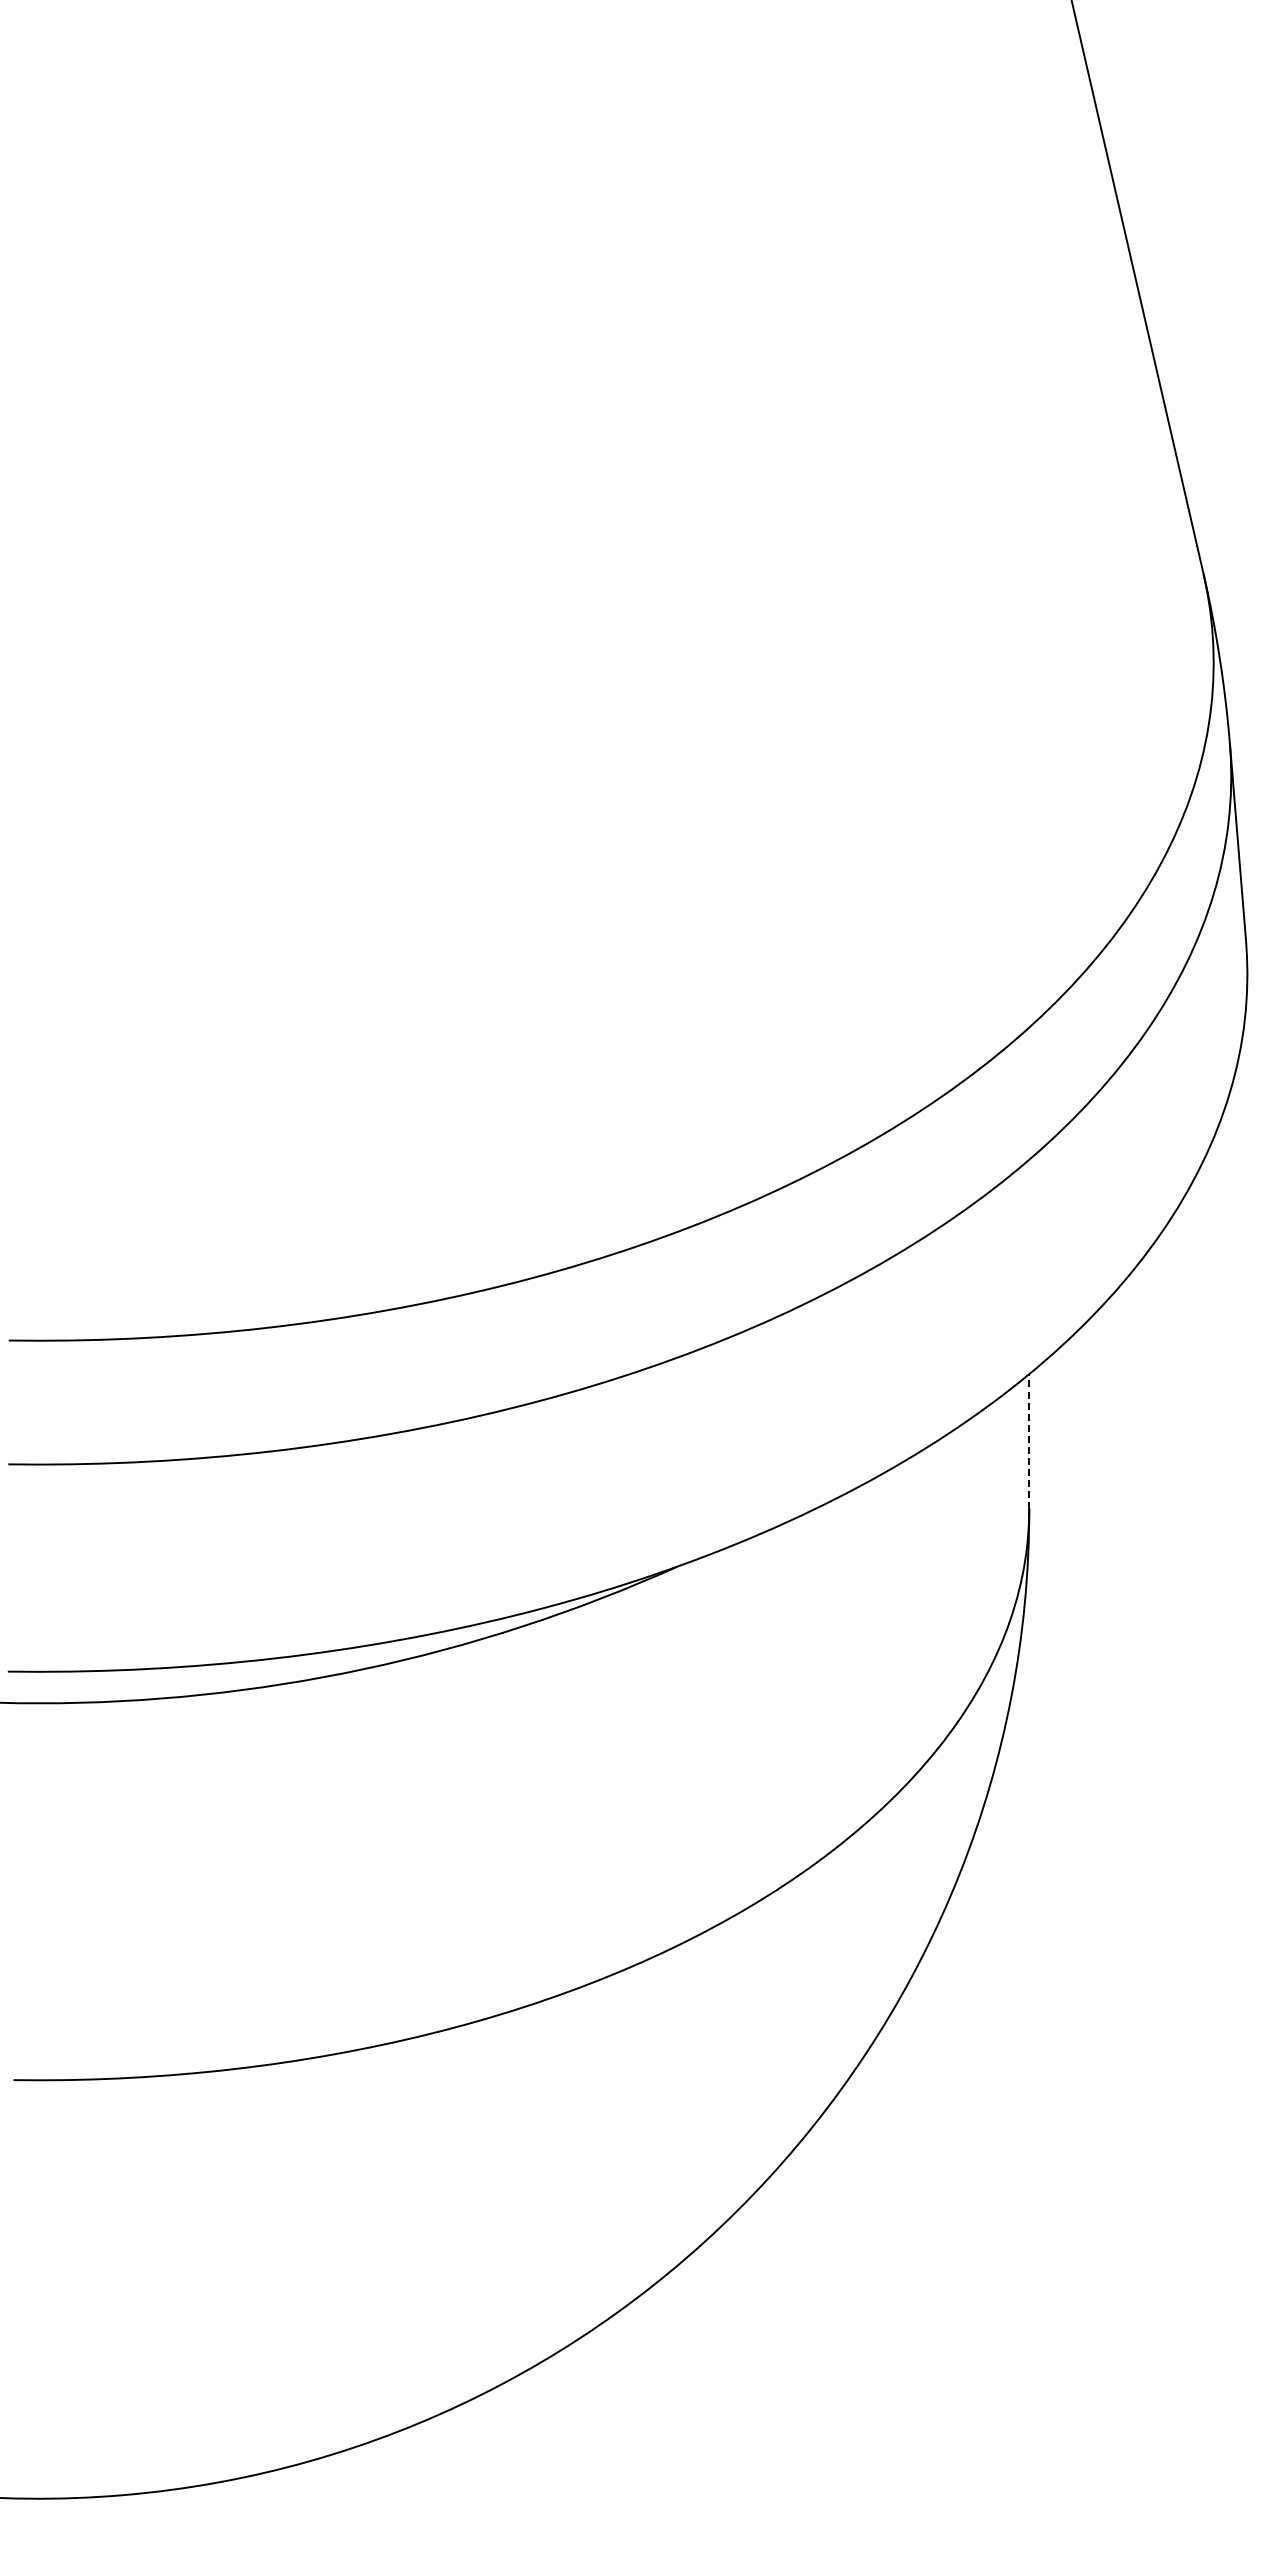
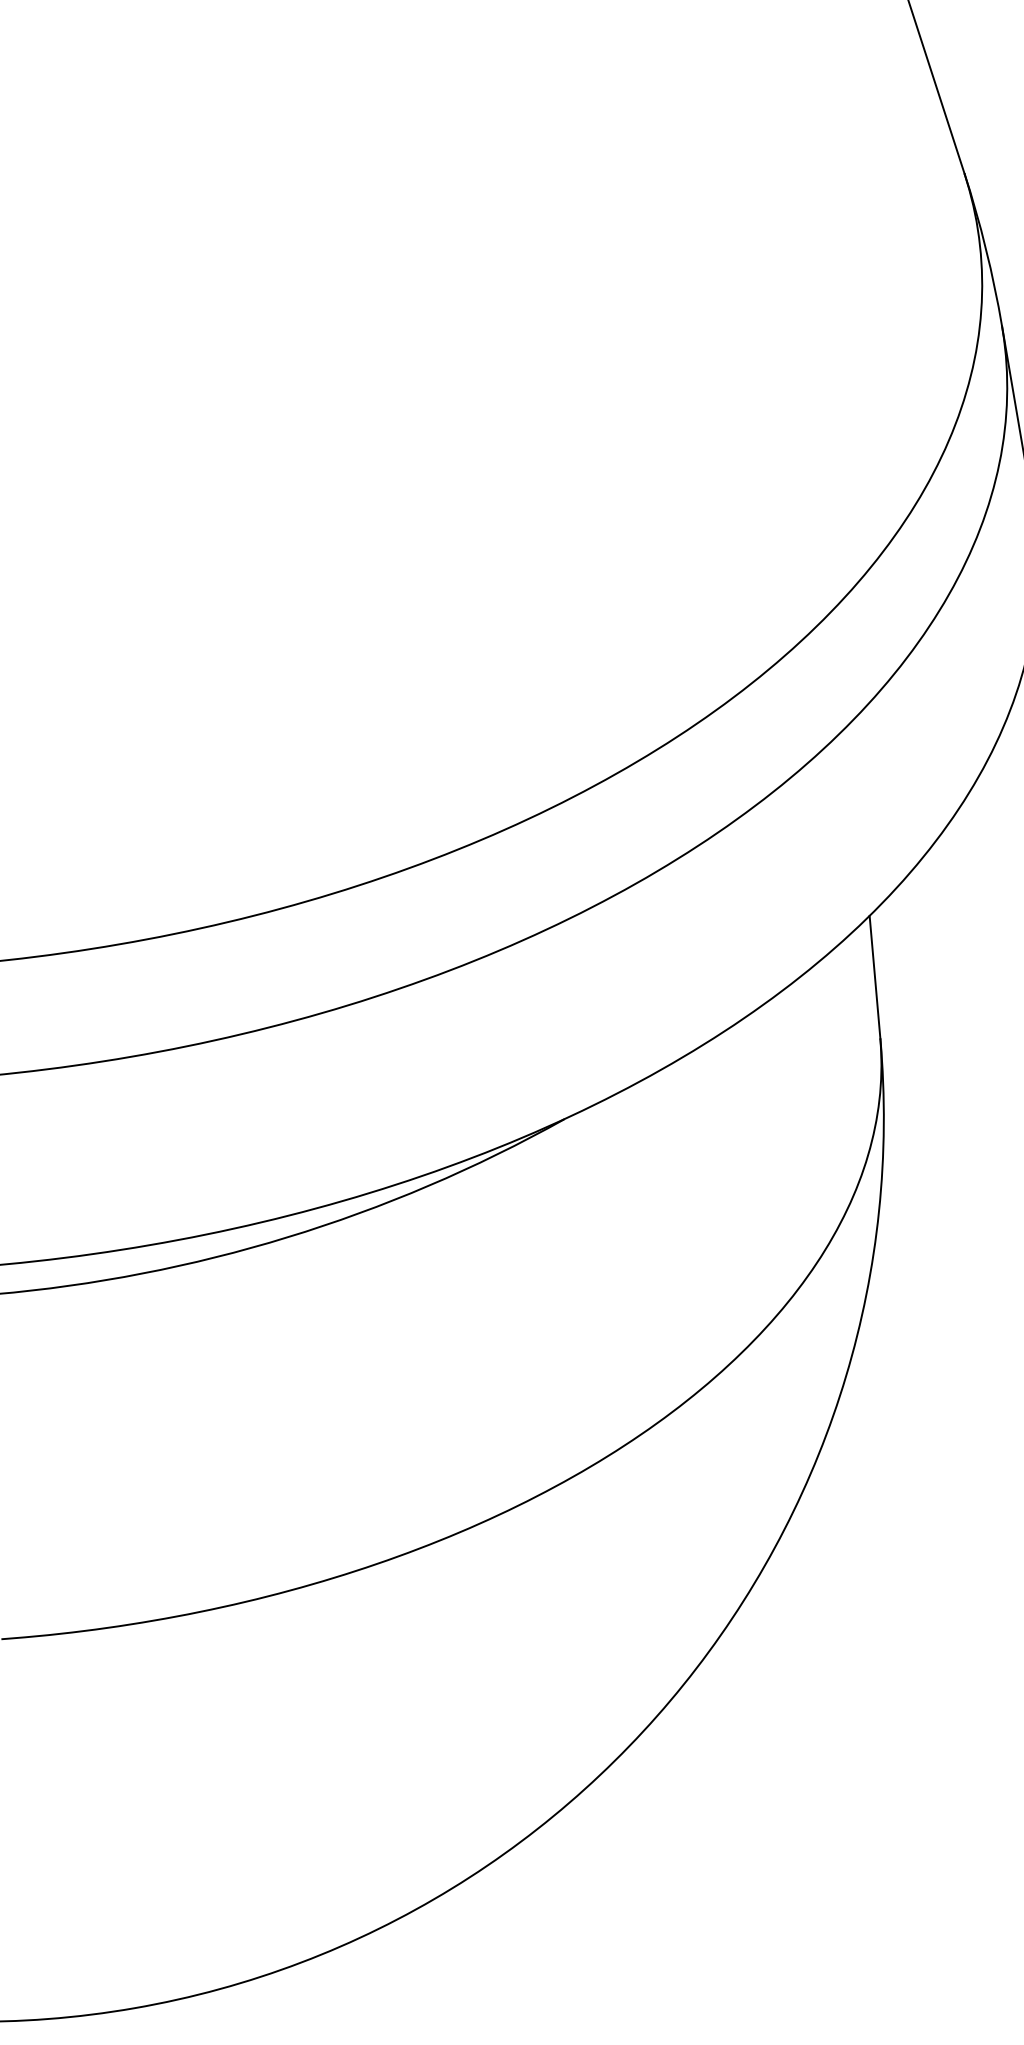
line: (1029, 1441) -> (875, 977), dashed -> solid

